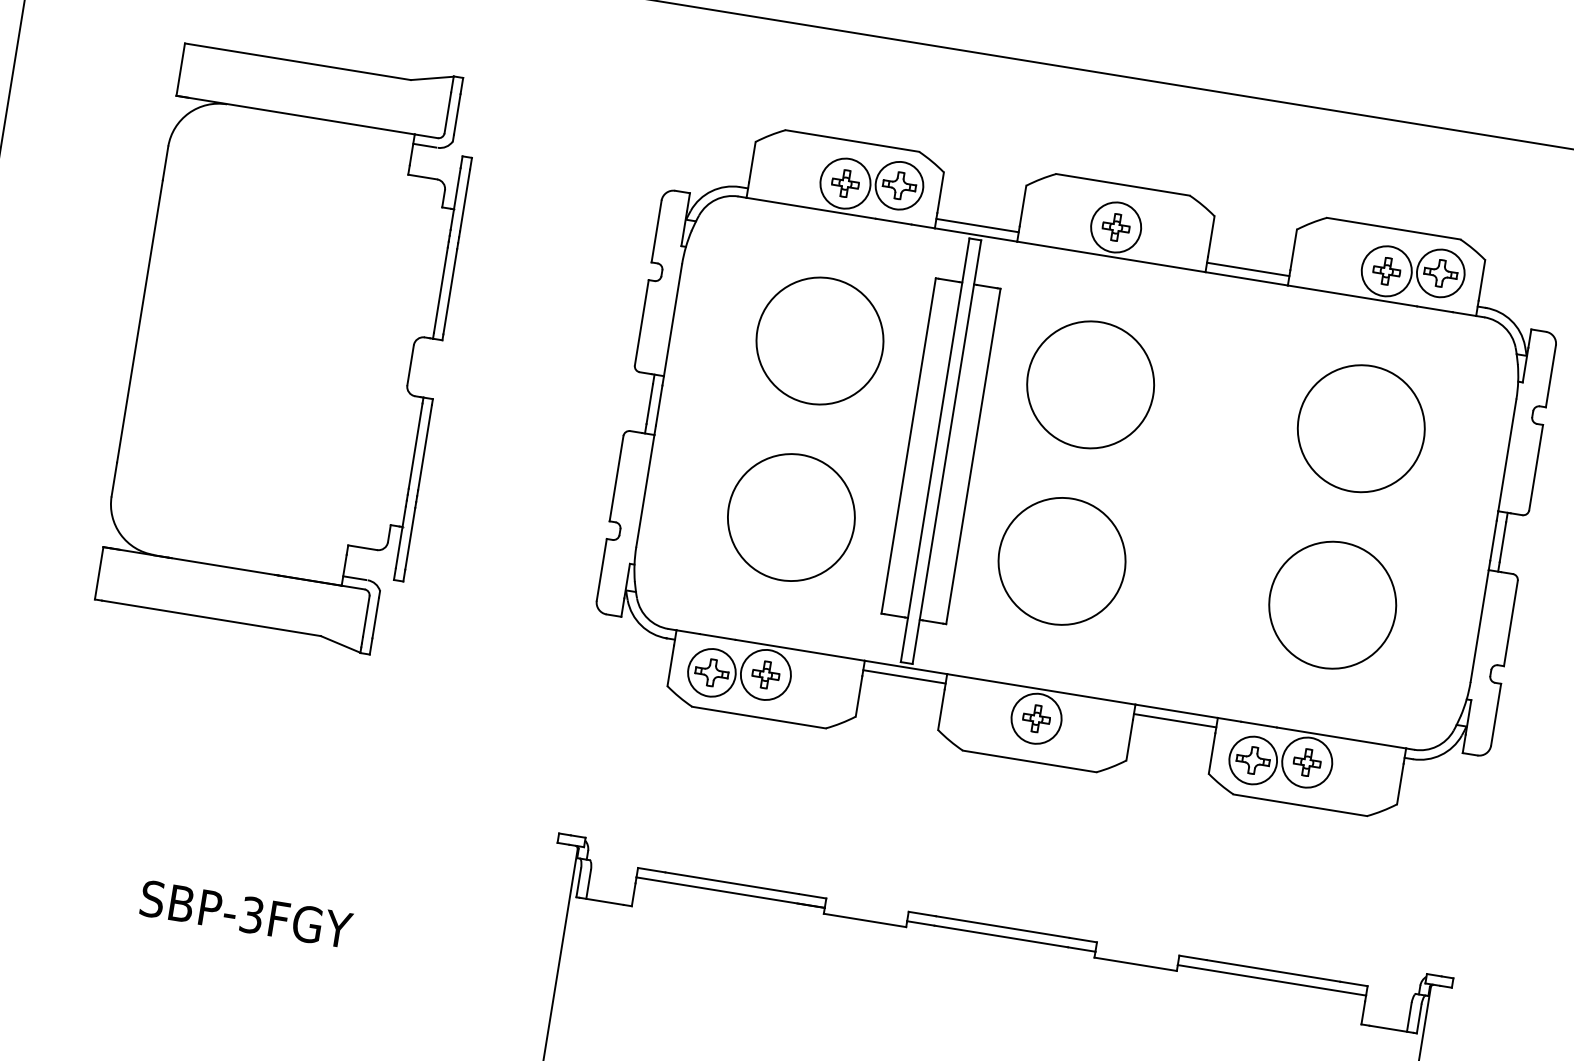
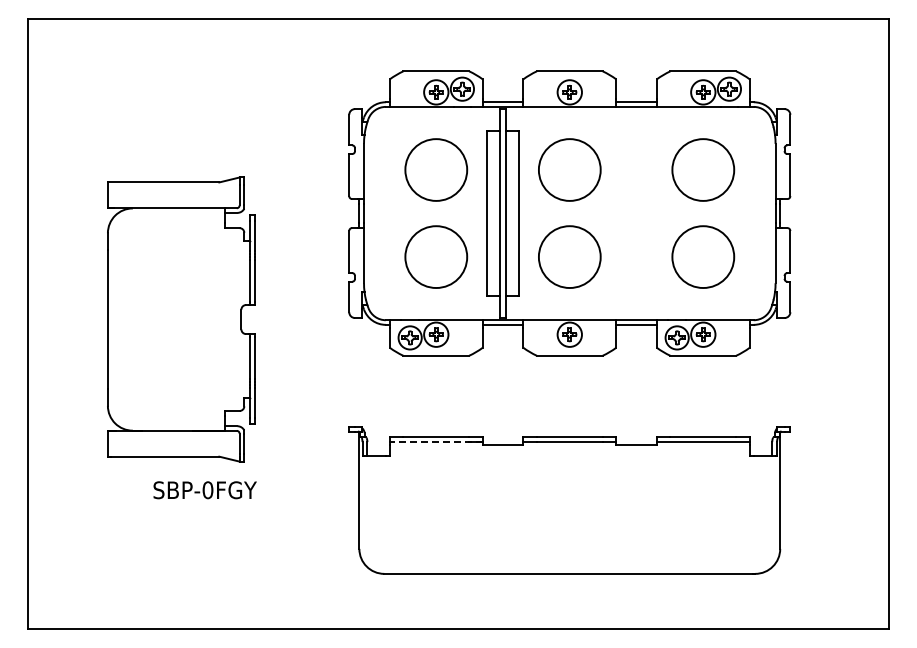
part: (289, 345) -> (181, 319), moved
line: (728, 893) -> (435, 442), solid -> dashed
text: (250, 915) -> (207, 490), SBP-3FGY -> SBP-0FGY

